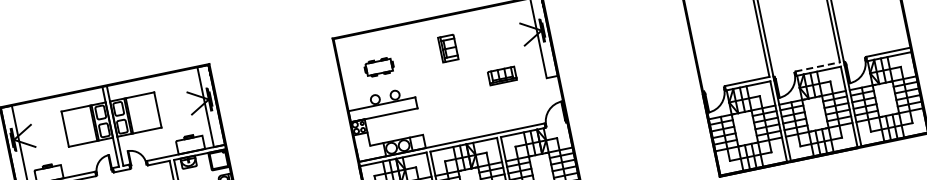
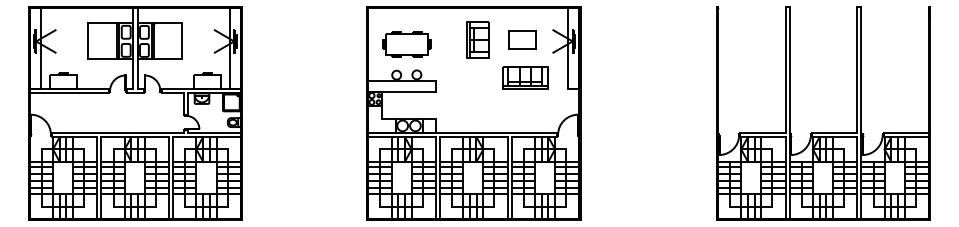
part: (491, 38) -> (522, 39), added
part: (447, 48) -> (477, 39), size x1.43
line: (817, 66) -> (834, 132), dashed -> solid
part: (378, 67) -> (406, 44), size x1.67
part: (502, 75) -> (525, 77), size x1.67

